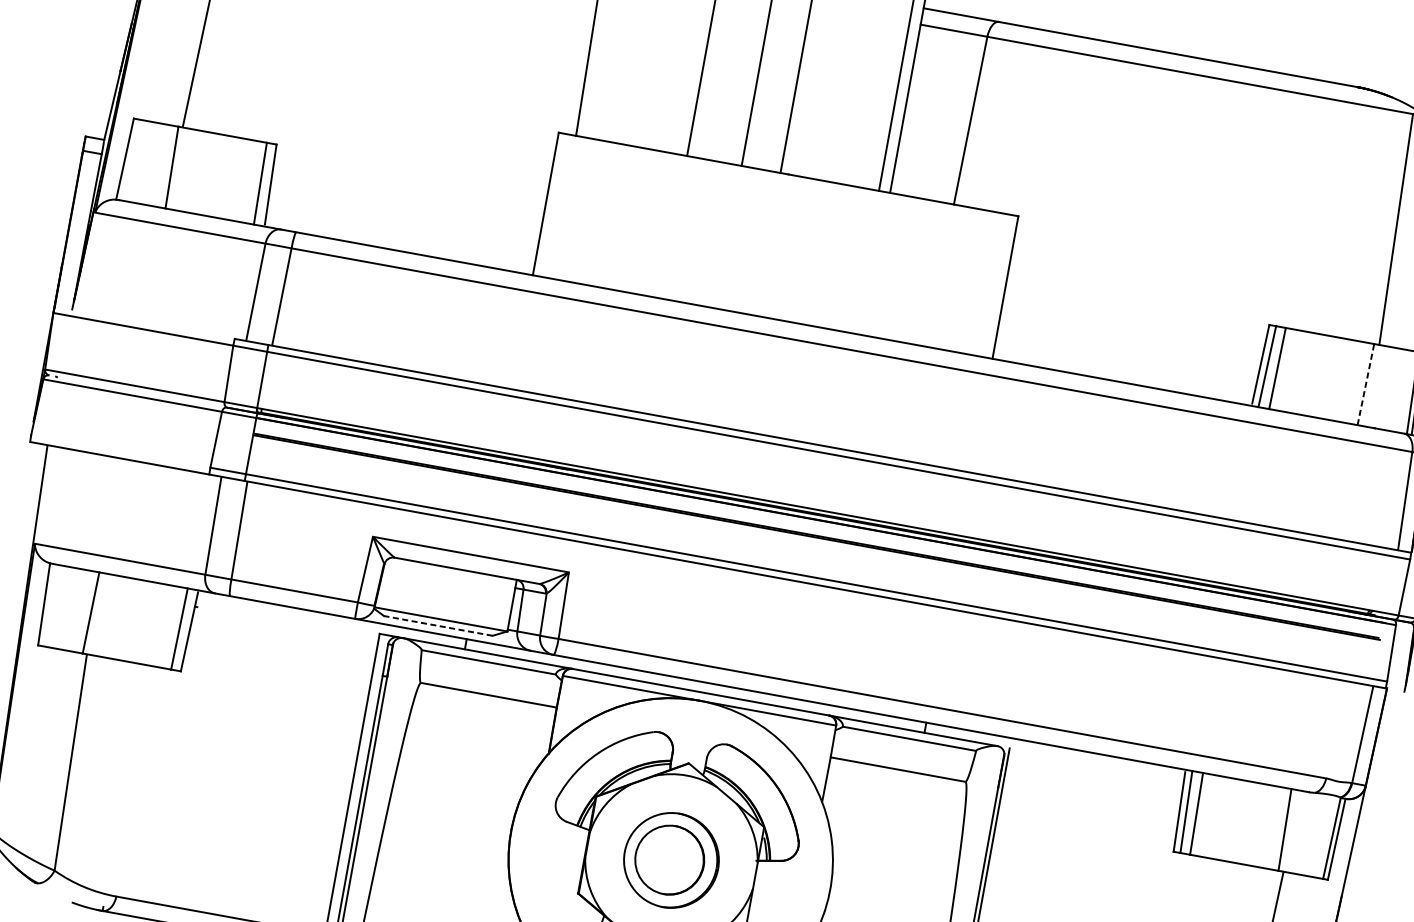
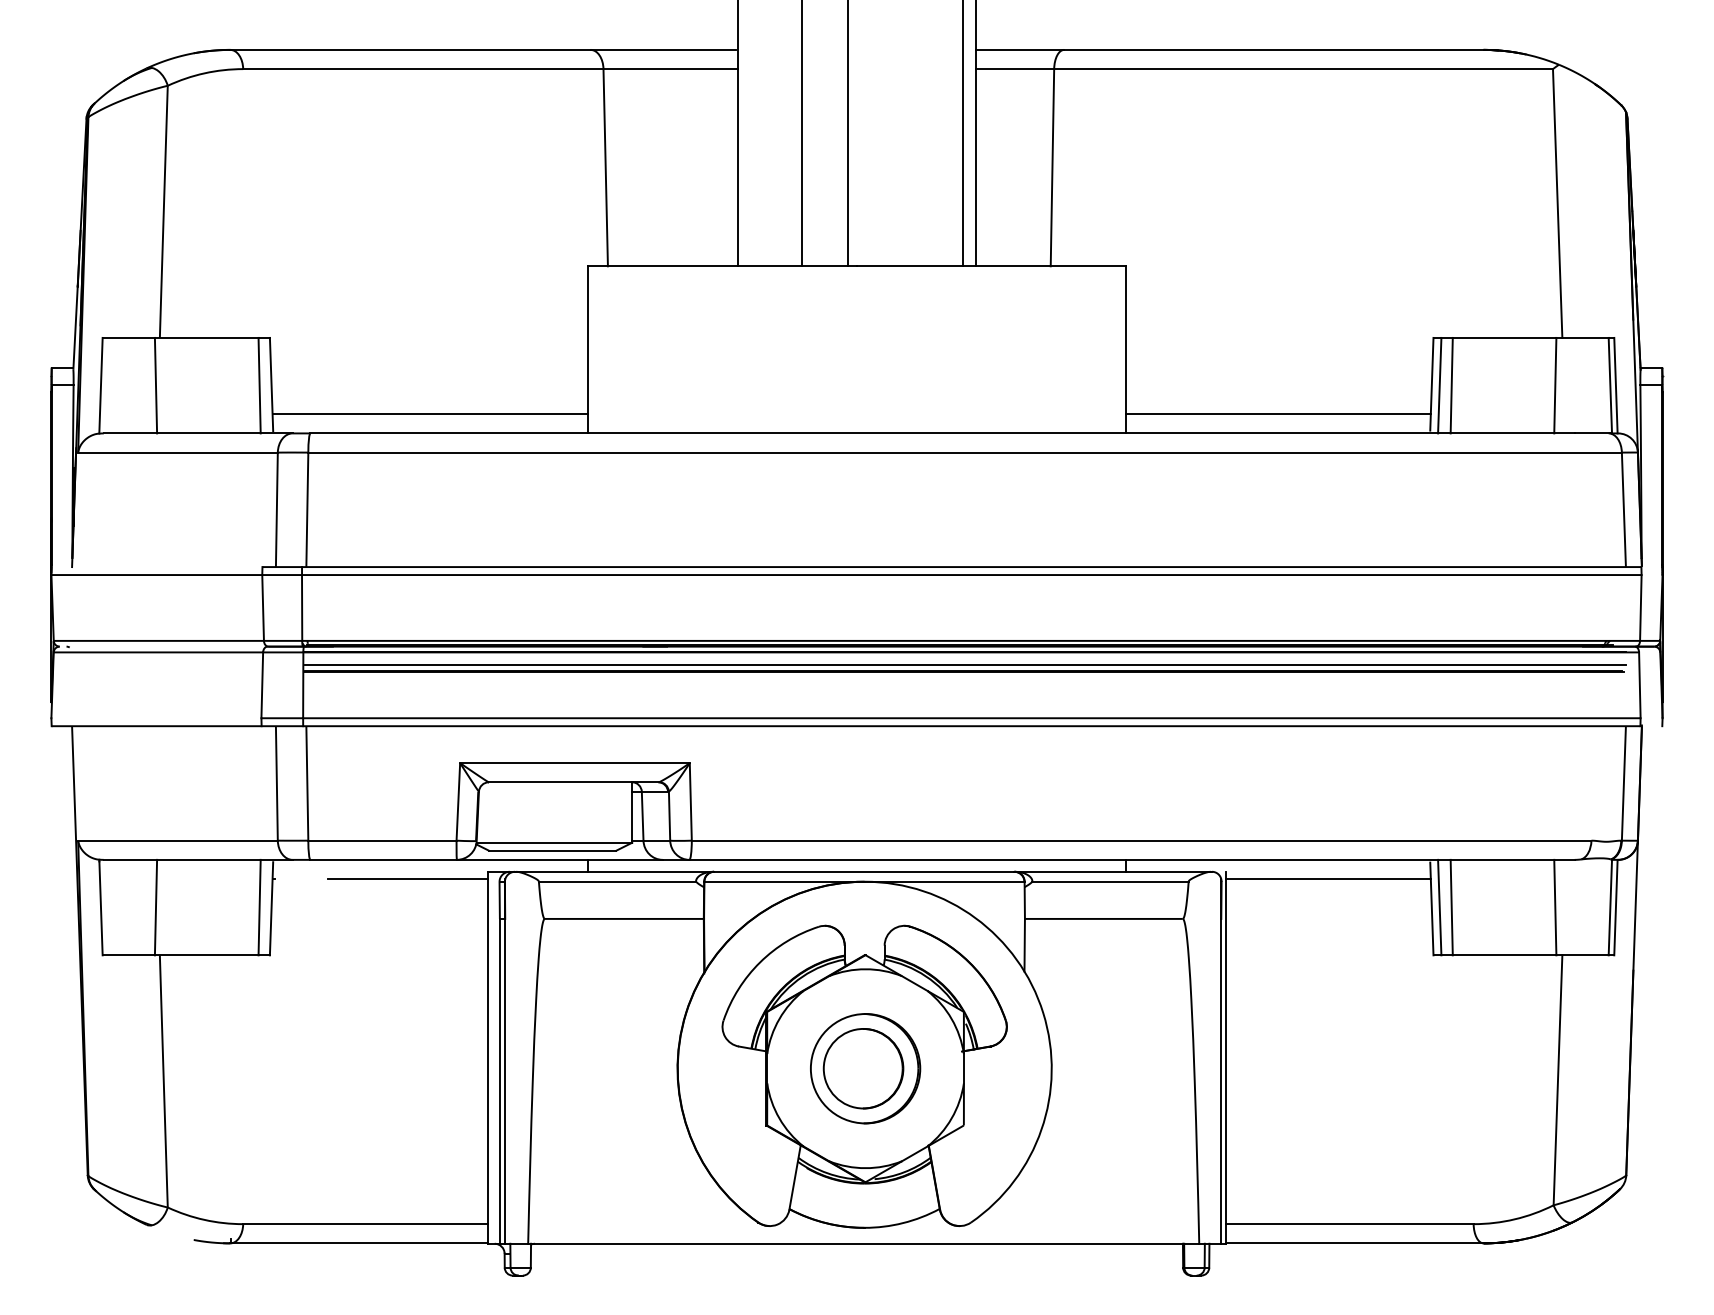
line: (400, 234) -> (429, 414), added
line: (1125, 366) -> (1278, 414), added
line: (1366, 384) -> (1555, 385), dashed -> solid
line: (818, 530) -> (964, 664), added
line: (438, 625) -> (552, 850), dashed -> solid
line: (310, 627) -> (407, 879), added
line: (1095, 770) -> (1328, 879), added

